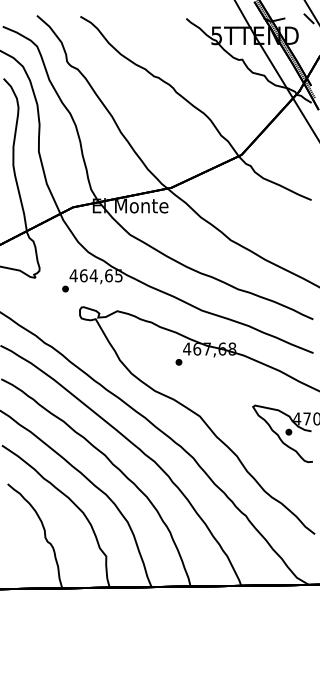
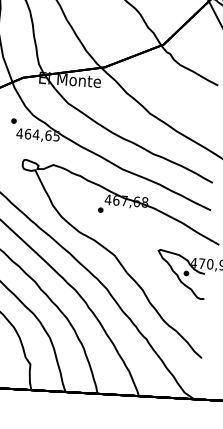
part: (65, 288) -> (13, 120), moved

